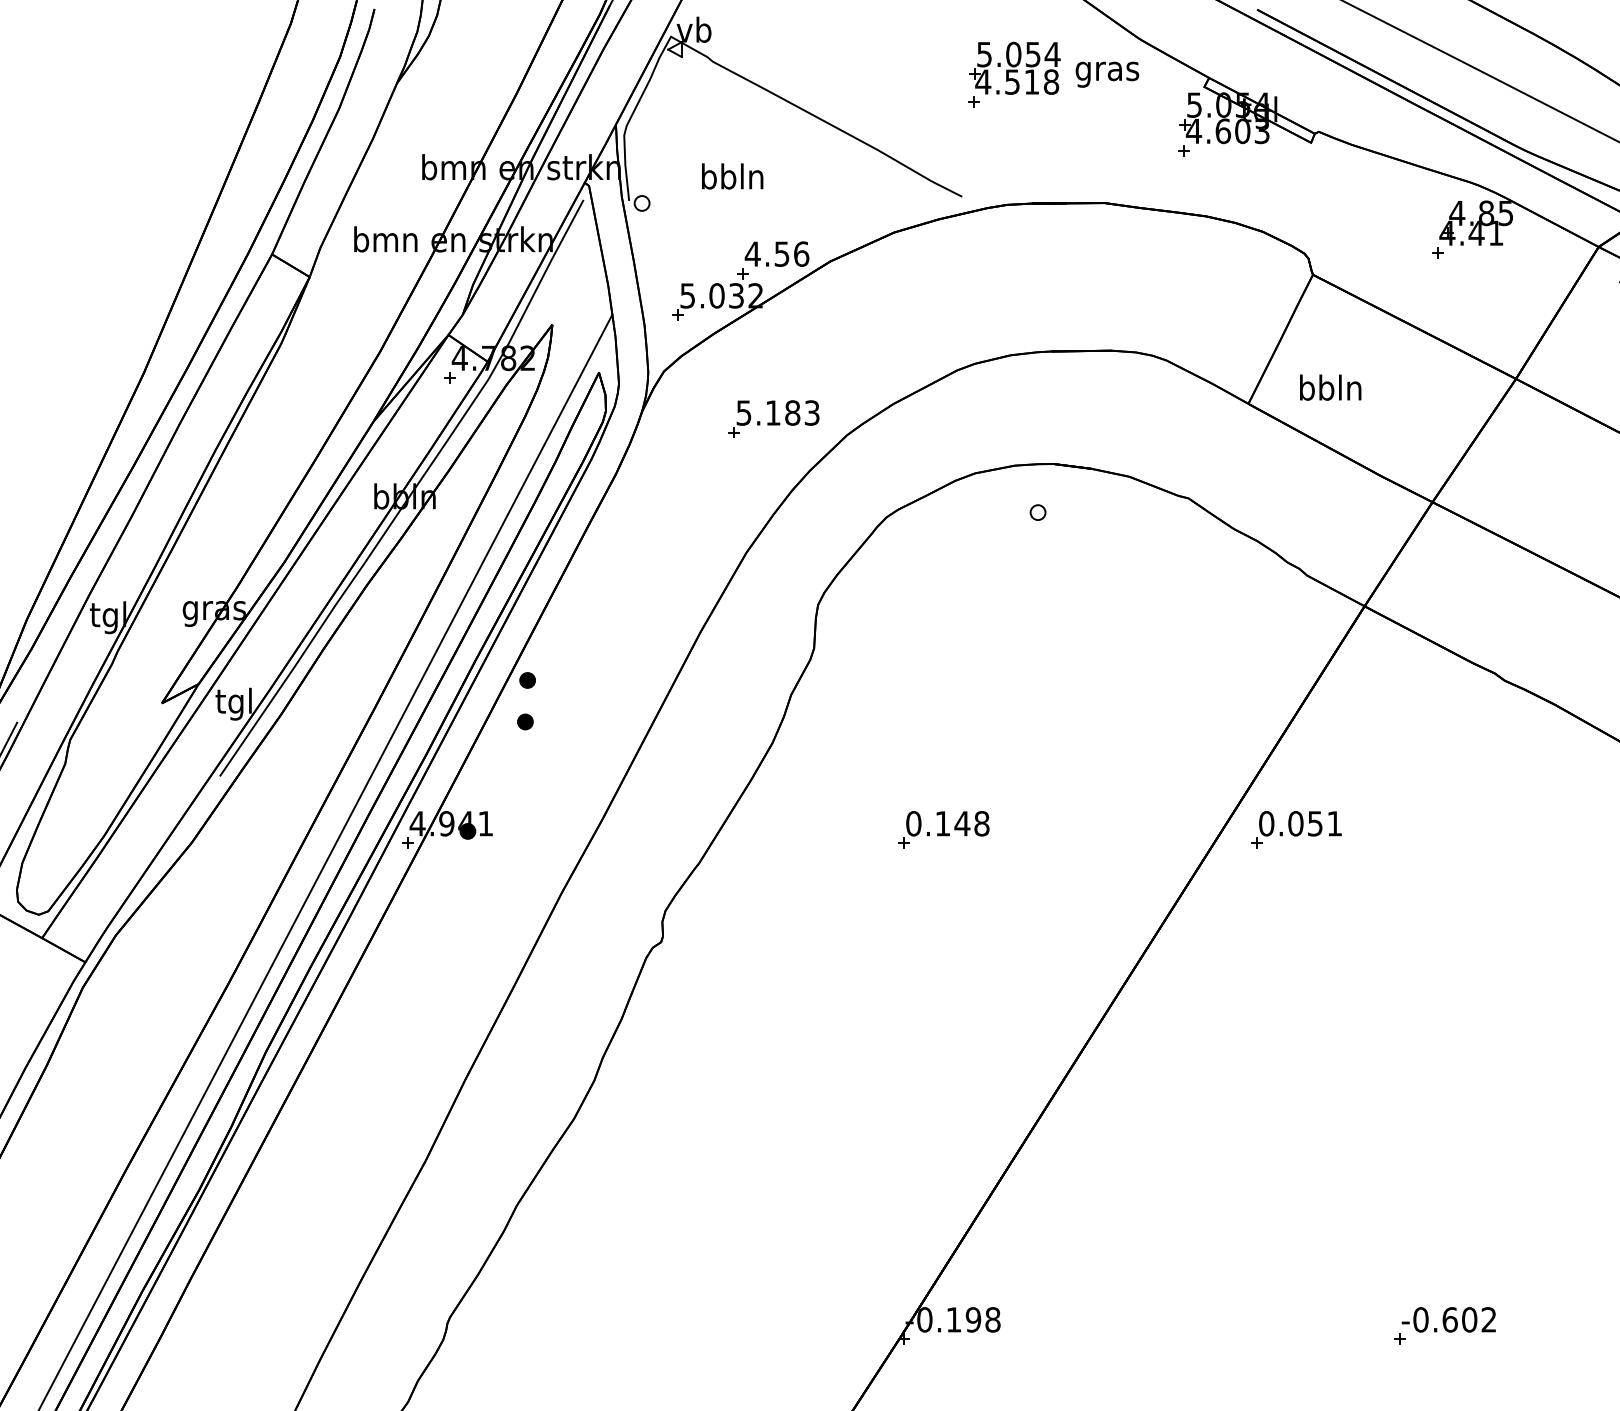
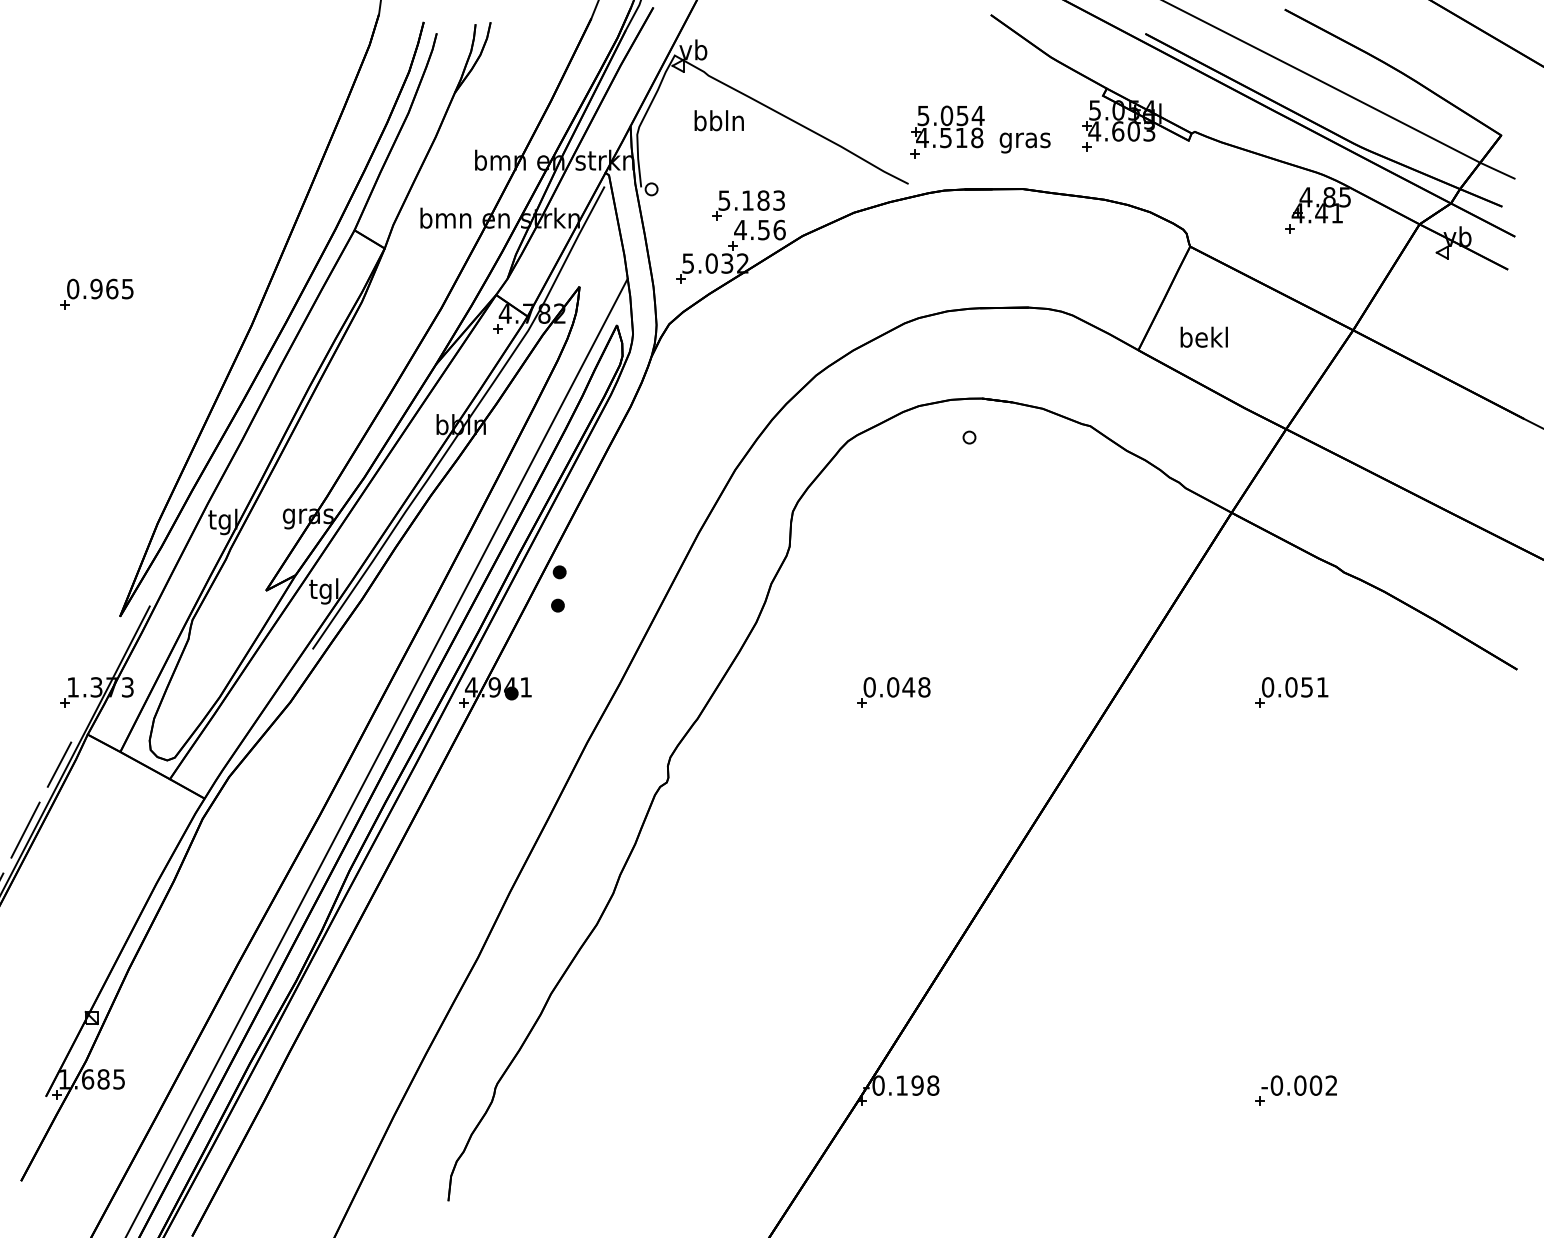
part: (1014, 74) -> (947, 131), moved
text: (1106, 74) -> (1024, 142), moved
text: (731, 176) -> (718, 120), moved
text: (1329, 386) -> (1203, 336), bbln -> bekl
part: (774, 419) -> (748, 205), moved
text: (943, 823) -> (893, 687), 0.148 -> 0.048
part: (1295, 830) -> (1291, 692), moved
text: (1450, 1319) -> (1300, 1085), -0.602 -> -0.002

